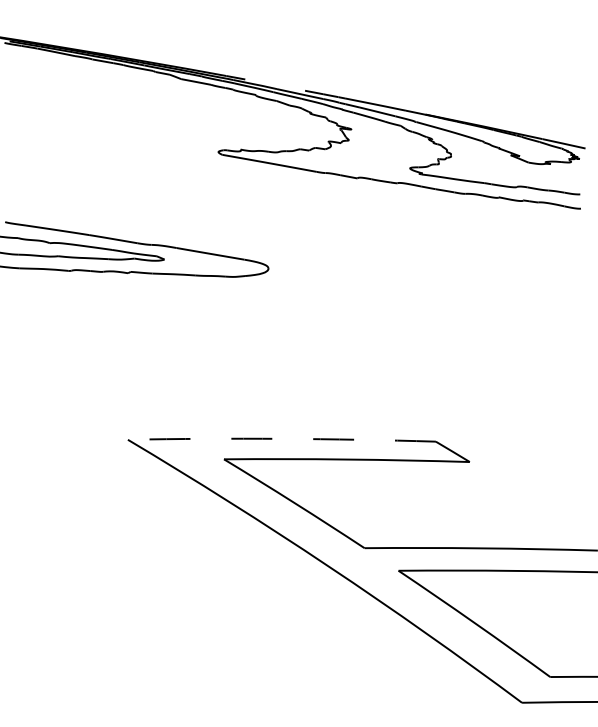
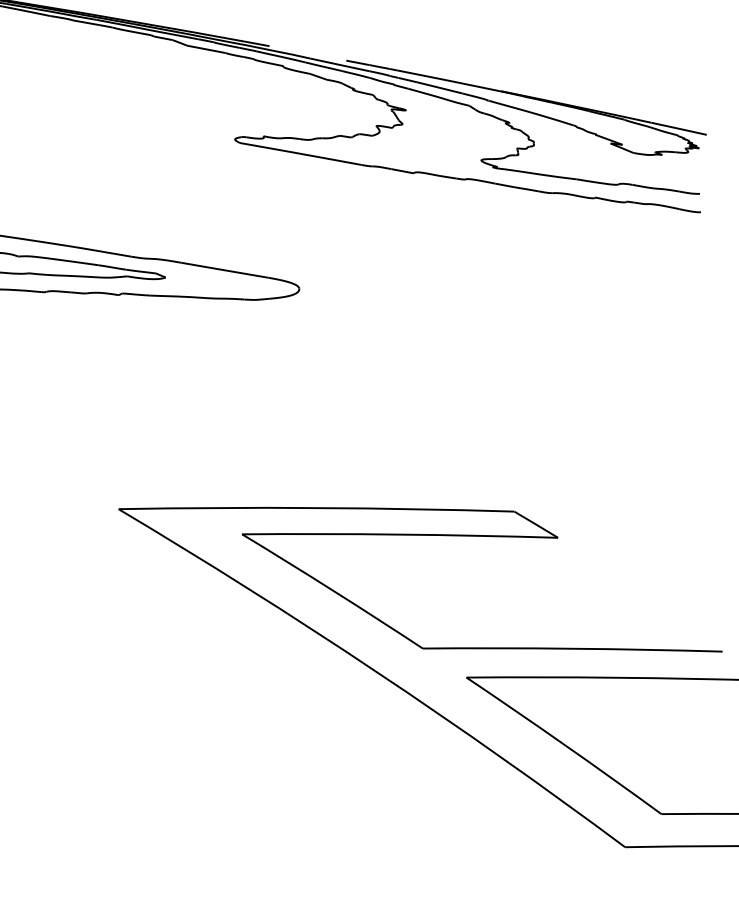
arc: (281, 438) -> (316, 507), dashed -> solid

